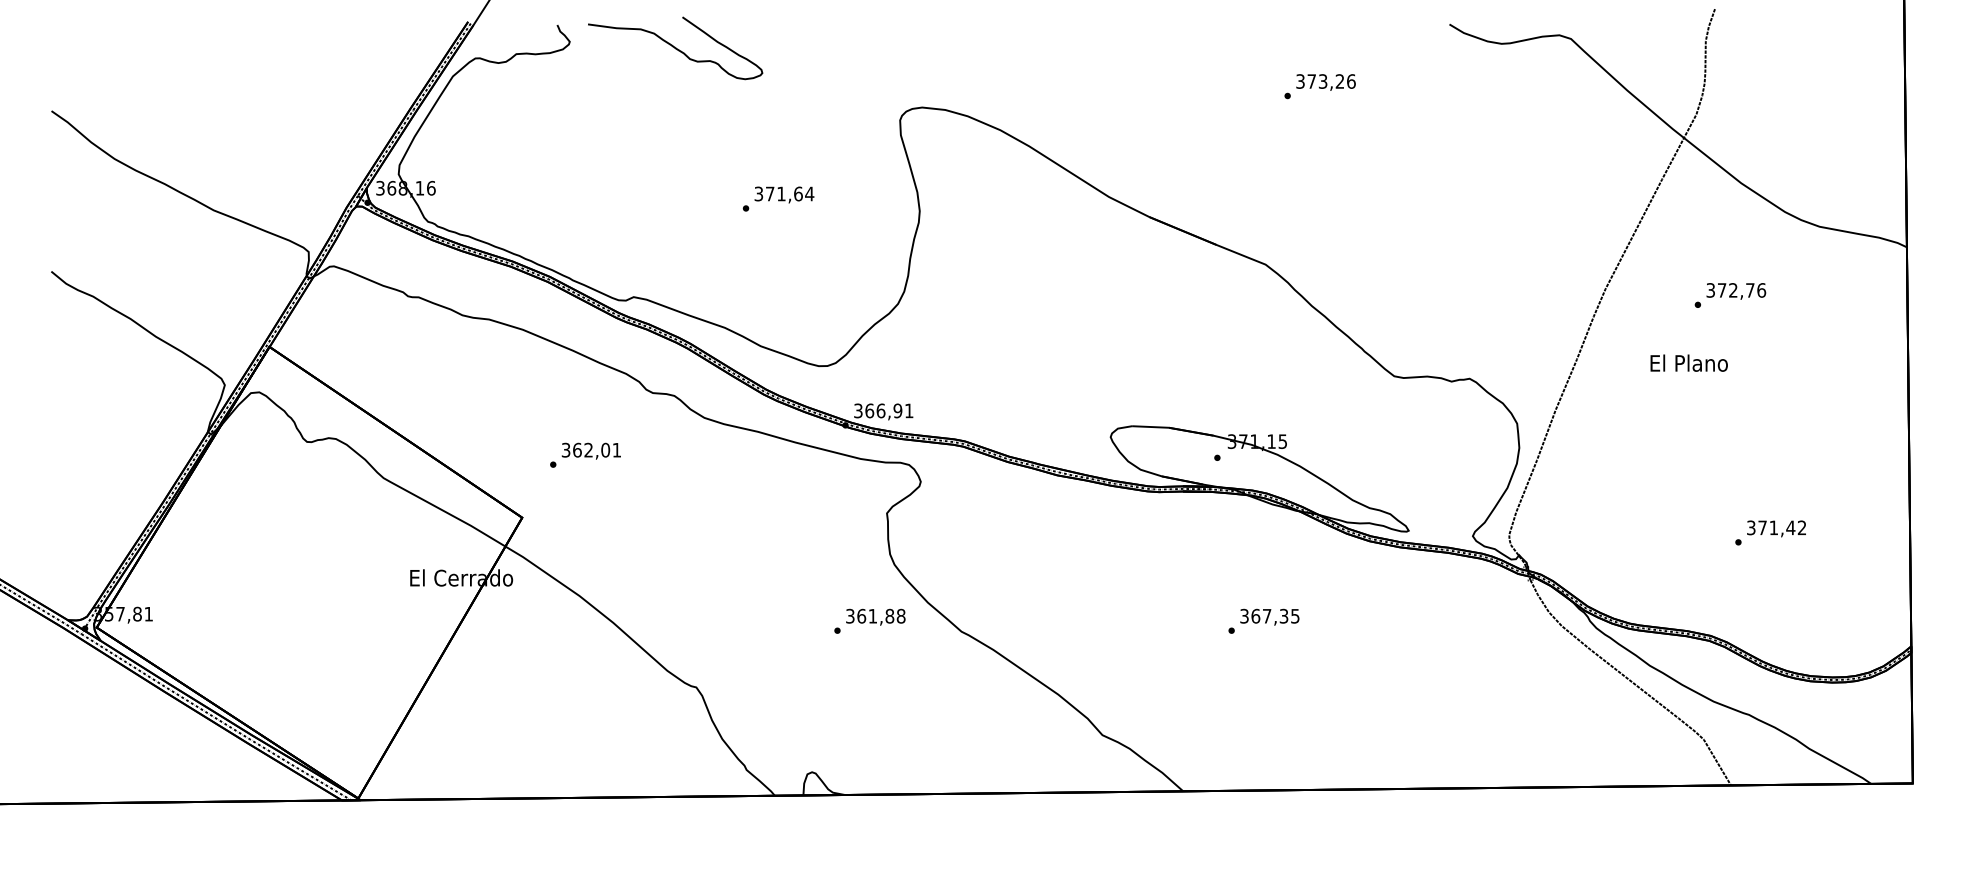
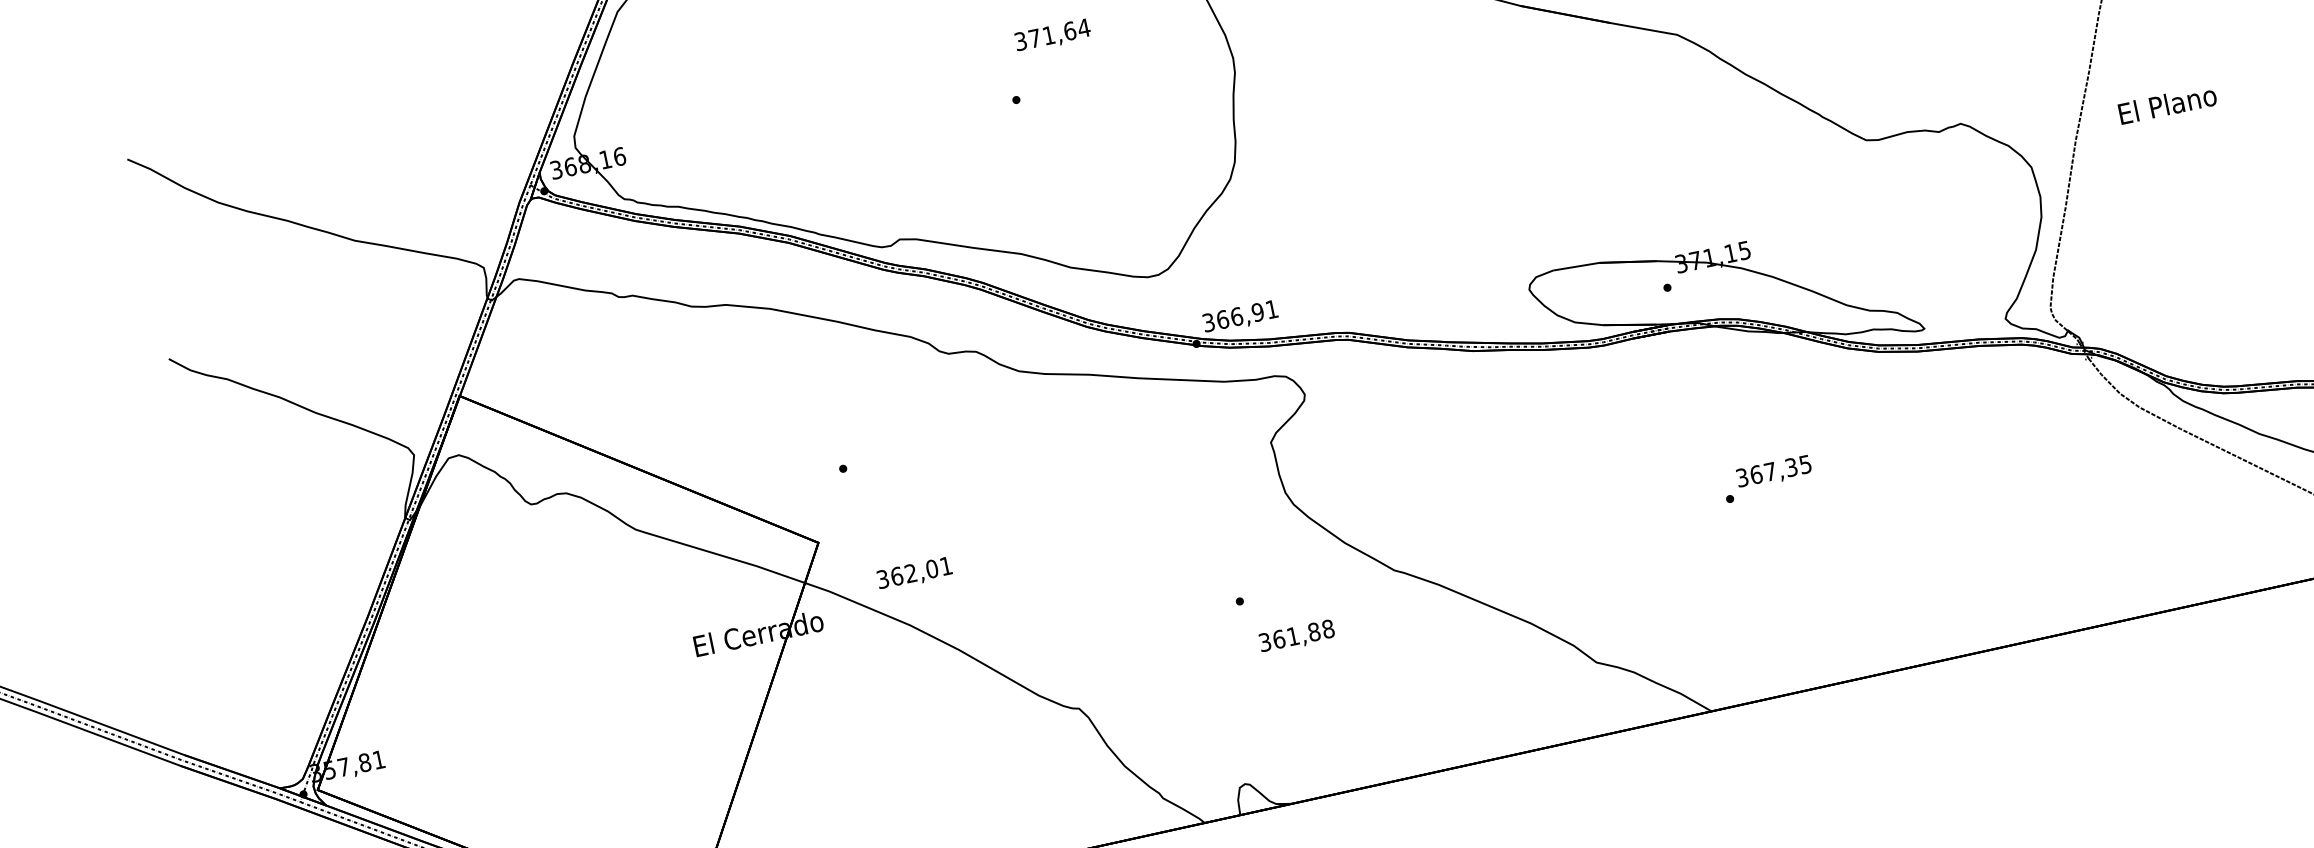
text: (784, 194) -> (1052, 35), moved
text: (1688, 362) -> (2166, 103), moved
text: (590, 450) -> (913, 573), moved
text: (875, 616) -> (1296, 636), moved

